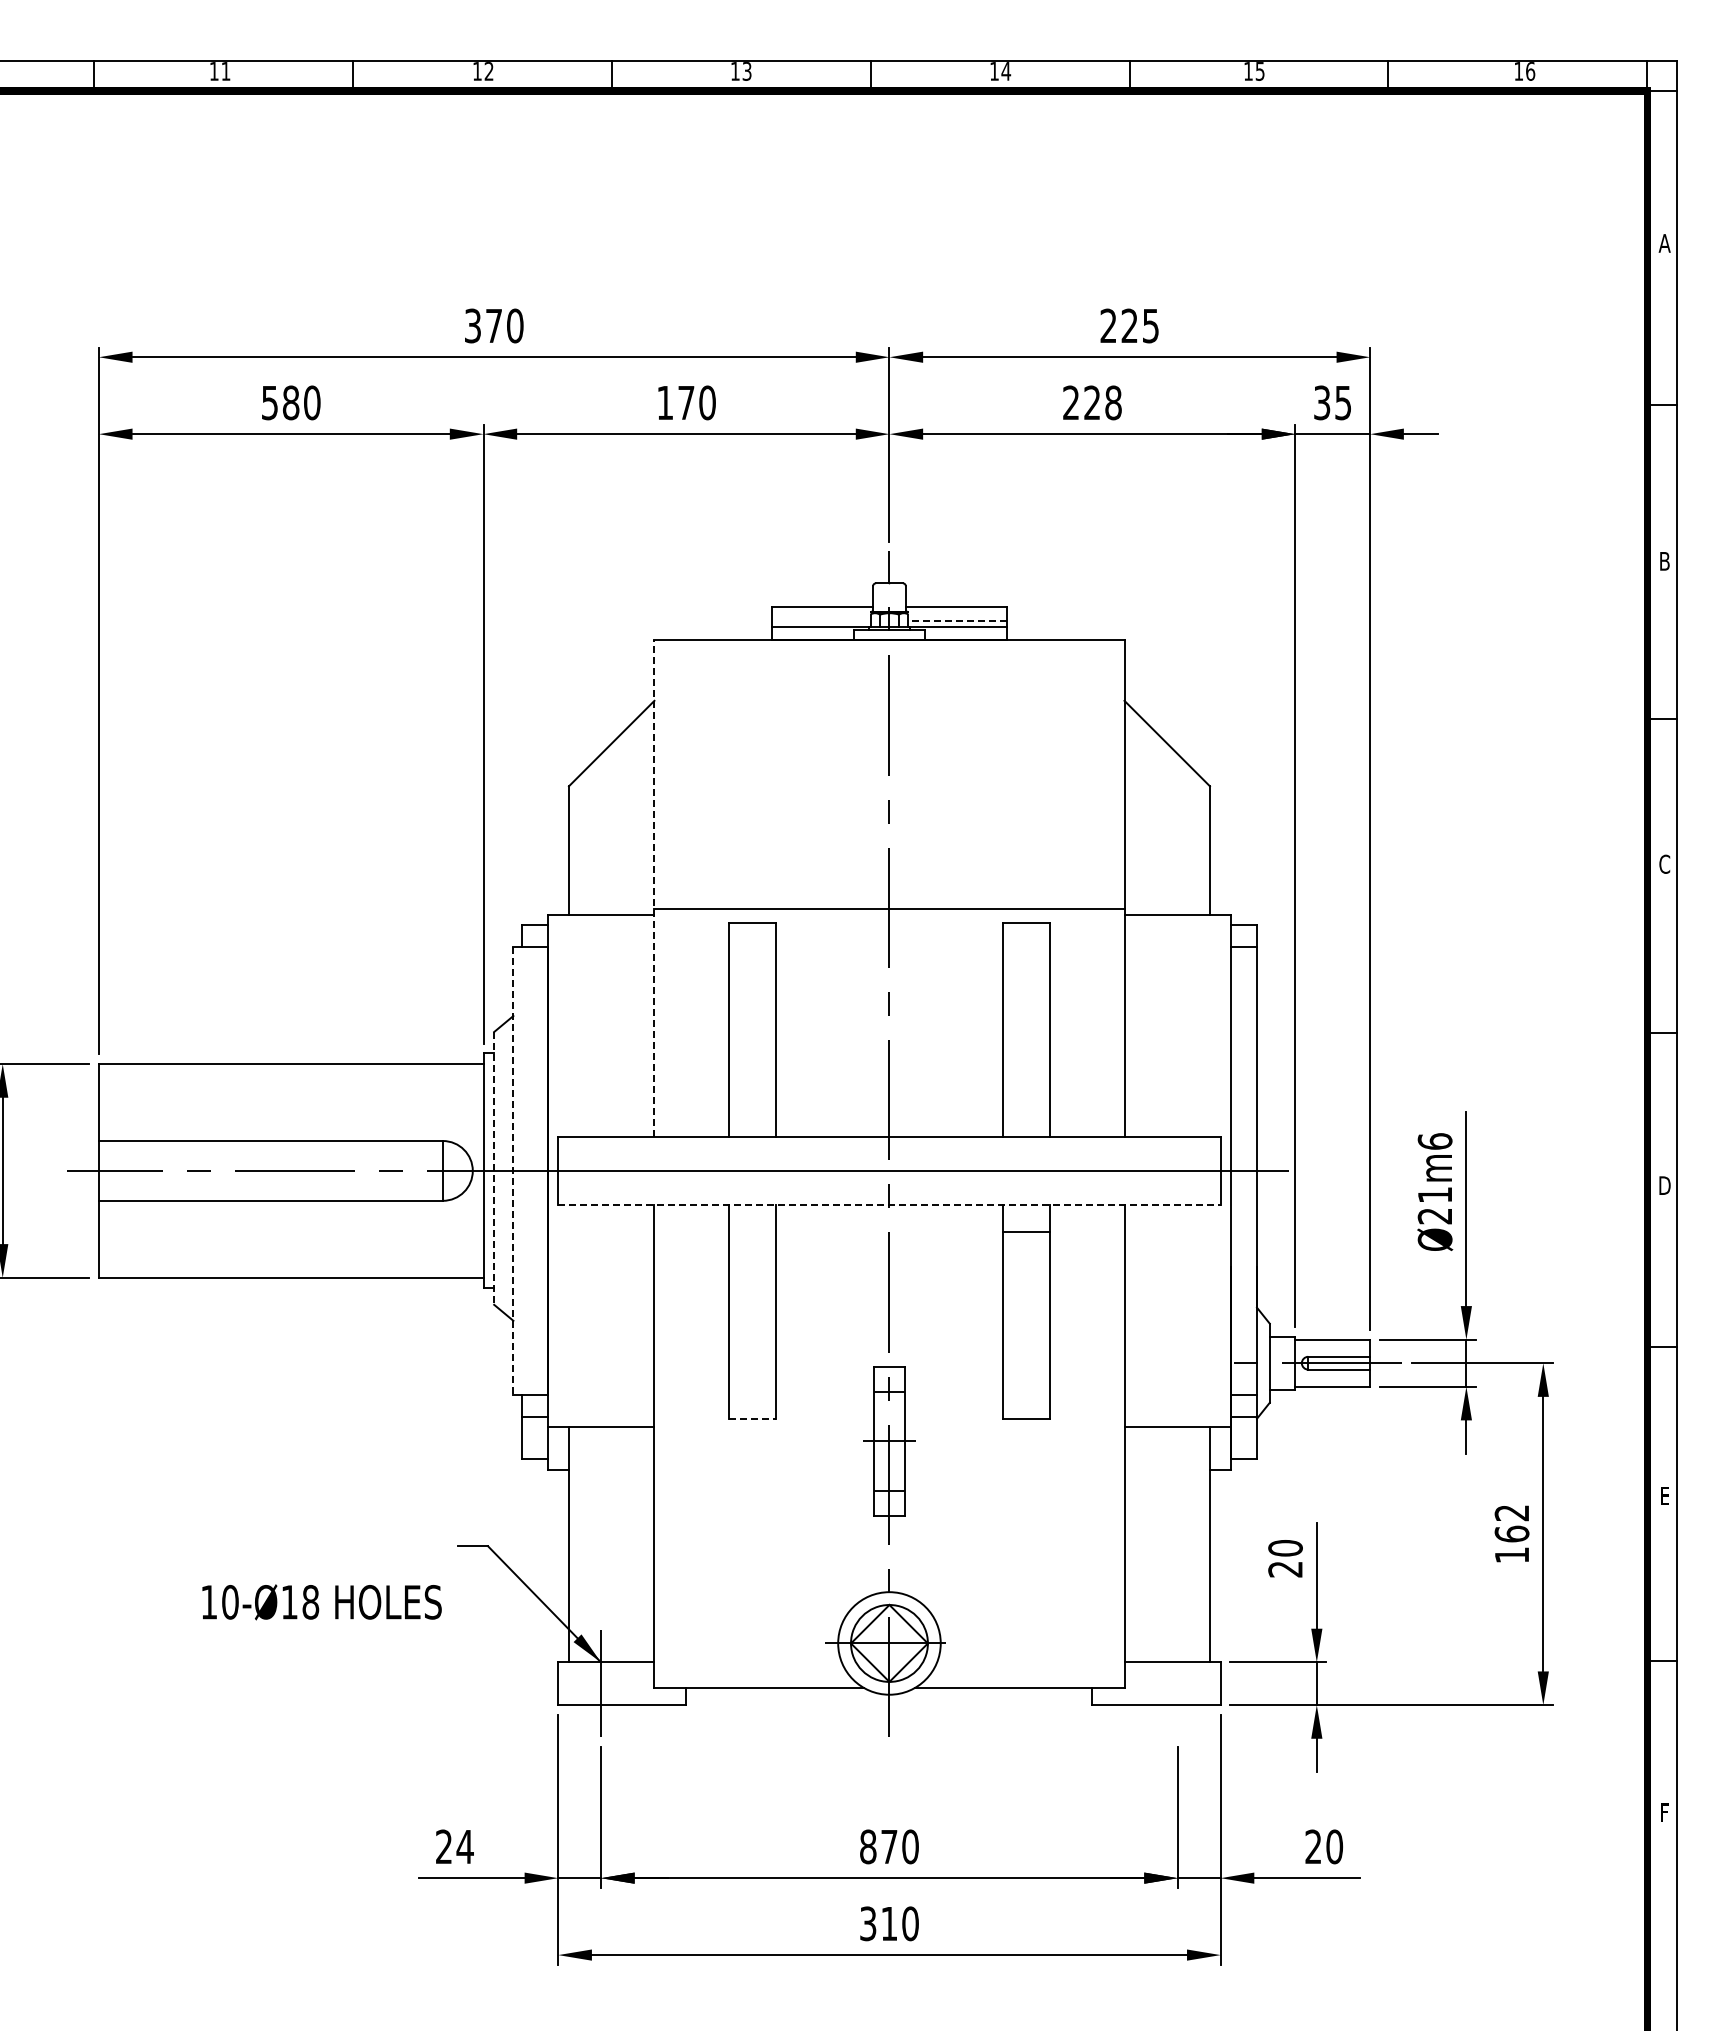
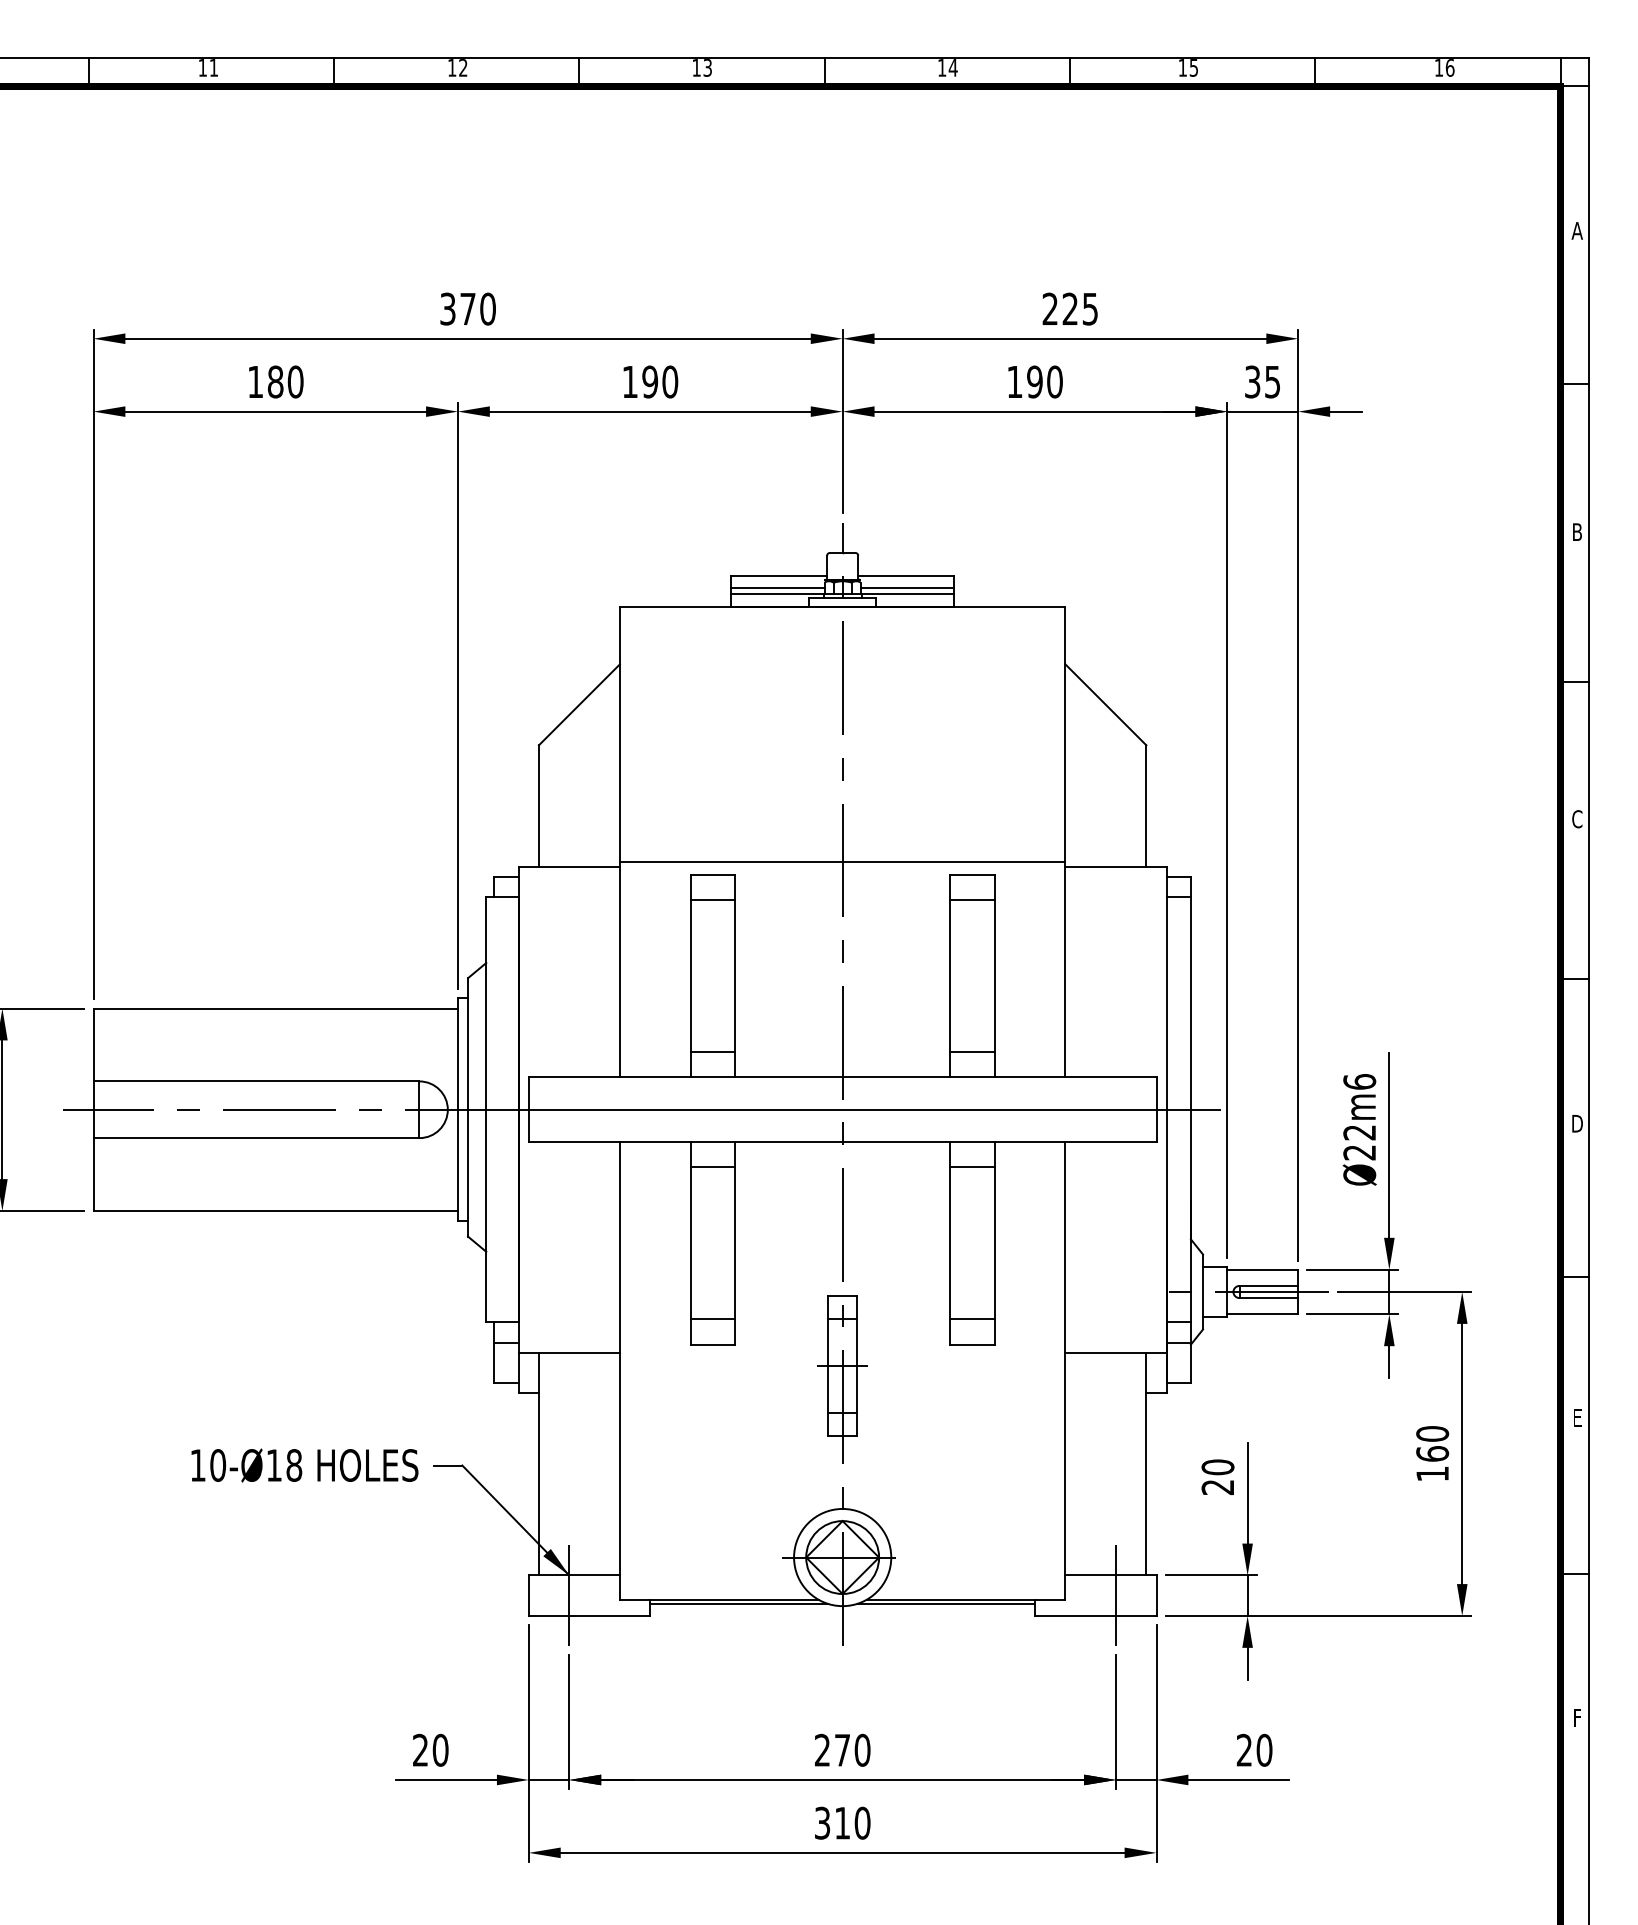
text: (686, 402) -> (650, 381), 170 -> 190
text: (1092, 402) -> (1035, 381), 228 -> 190
text: (269, 403) -> (255, 382), 580 -> 180
line: (820, 620) -> (777, 588), added
line: (957, 620) -> (907, 588), dashed -> solid
line: (654, 887) -> (620, 841), dashed -> solid
line: (752, 949) -> (712, 899), added
line: (1025, 949) -> (971, 899), added
line: (752, 1110) -> (712, 1052), added
line: (1025, 1110) -> (971, 1052), added
line: (494, 1168) -> (468, 1107), dashed -> solid
line: (513, 1171) -> (486, 1110), dashed -> solid
text: (1434, 1195) -> (1359, 1133), Ø21m6 -> Ø22m6
line: (889, 1205) -> (842, 1142), dashed -> solid
line: (752, 1231) -> (712, 1167), added
line: (752, 1392) -> (712, 1319), added
line: (1025, 1392) -> (971, 1319), added
line: (752, 1418) -> (712, 1344), dashed -> solid
text: (1511, 1512) -> (1432, 1433), 162 -> 160
text: (321, 1602) -> (304, 1465), moved
line: (1177, 1683) -> (1115, 1595), added
line: (779, 1692) -> (738, 1604), added
line: (998, 1692) -> (945, 1604), added
text: (464, 1846) -> (439, 1749), 24 -> 20
text: (868, 1846) -> (822, 1749), 870 -> 270

